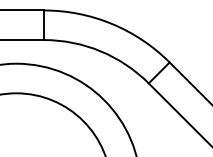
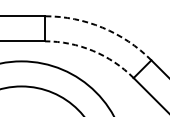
arc: (112, 23) -> (102, 27), solid -> dashed
arc: (100, 51) -> (92, 51), solid -> dashed

